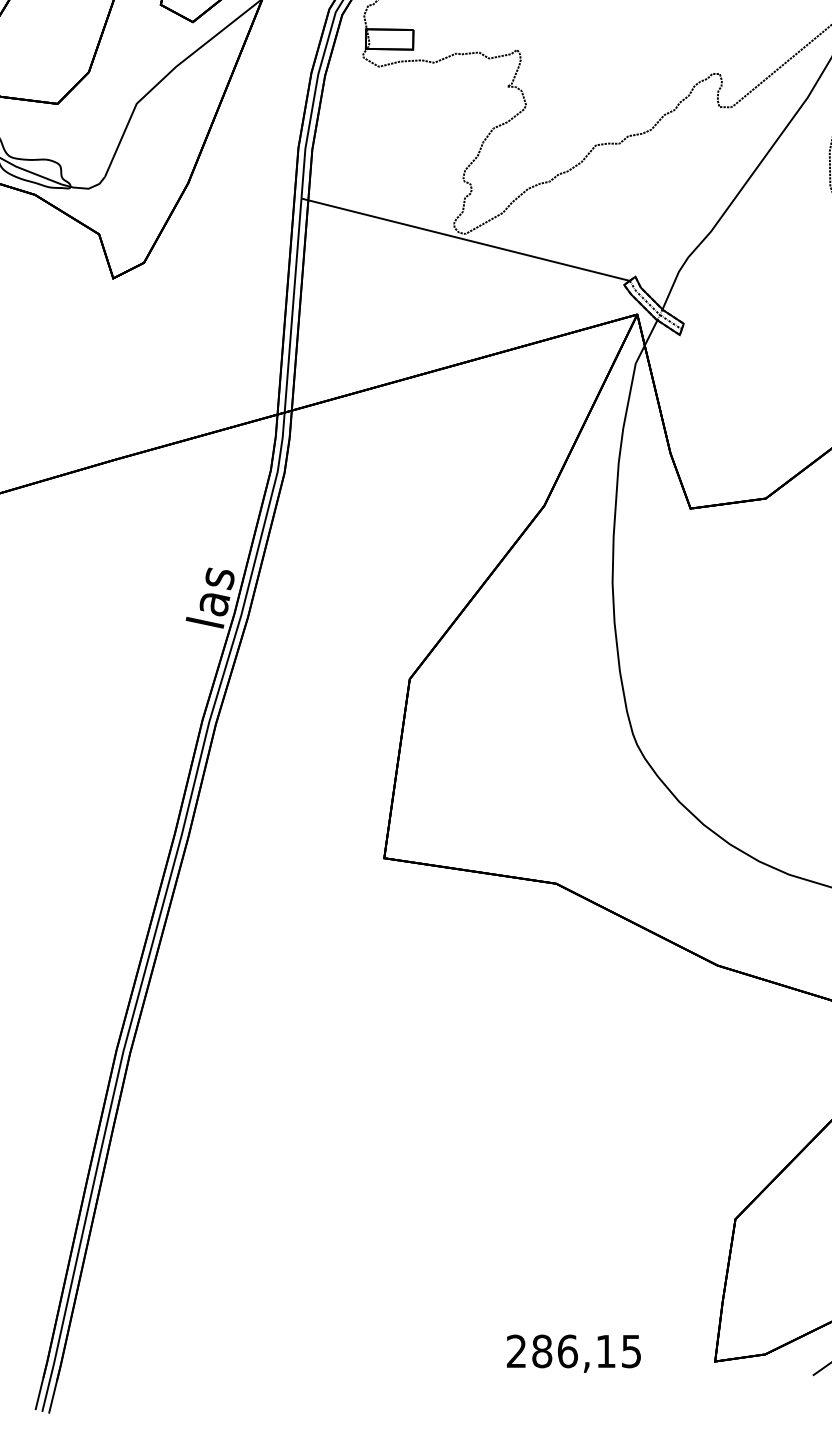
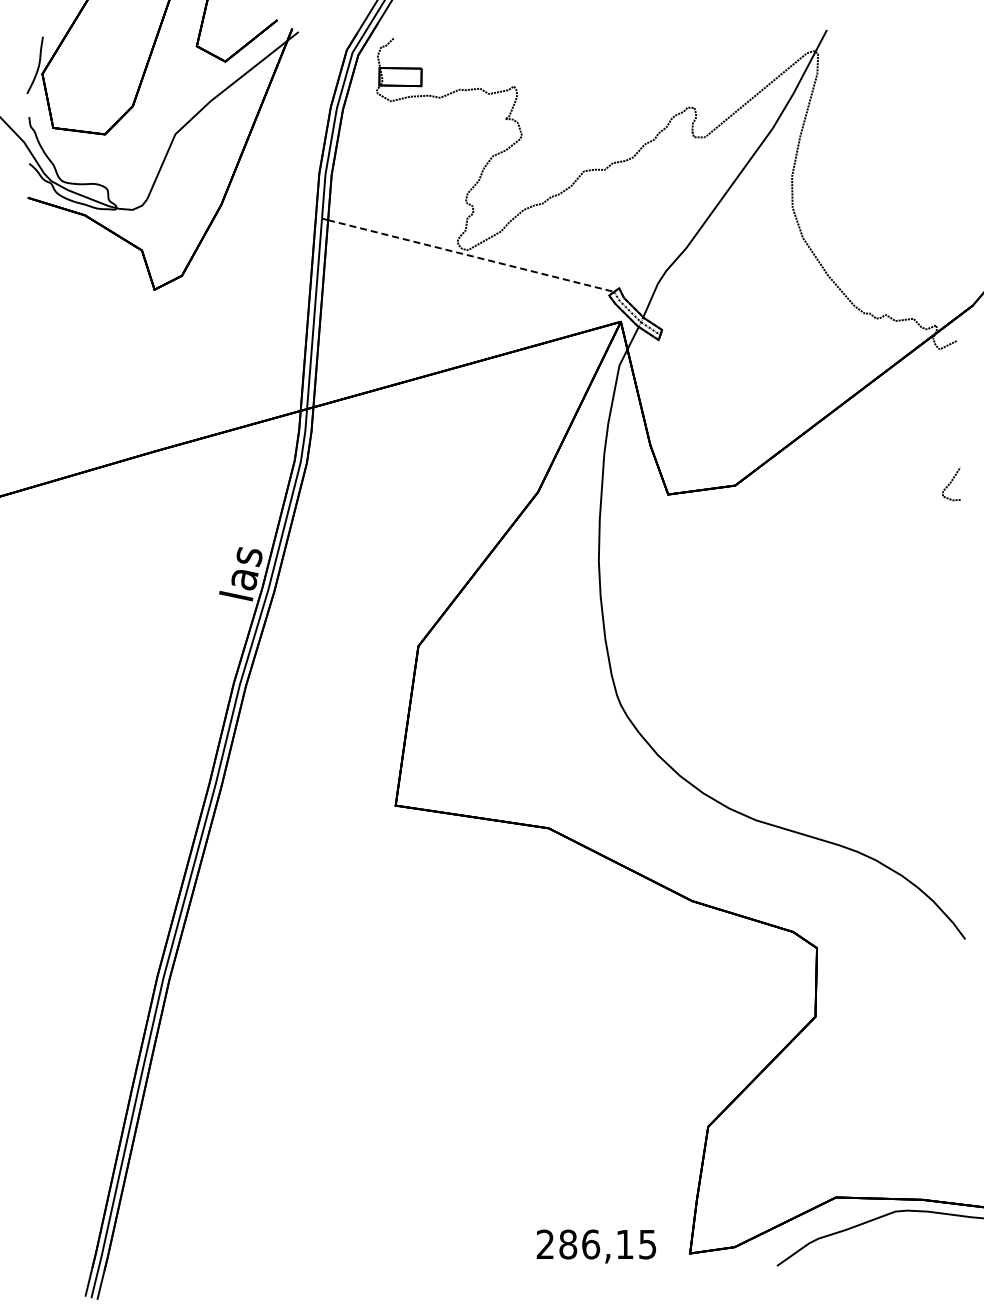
line: (469, 241) -> (471, 256), solid -> dashed
text: (573, 1353) -> (596, 1246), moved

